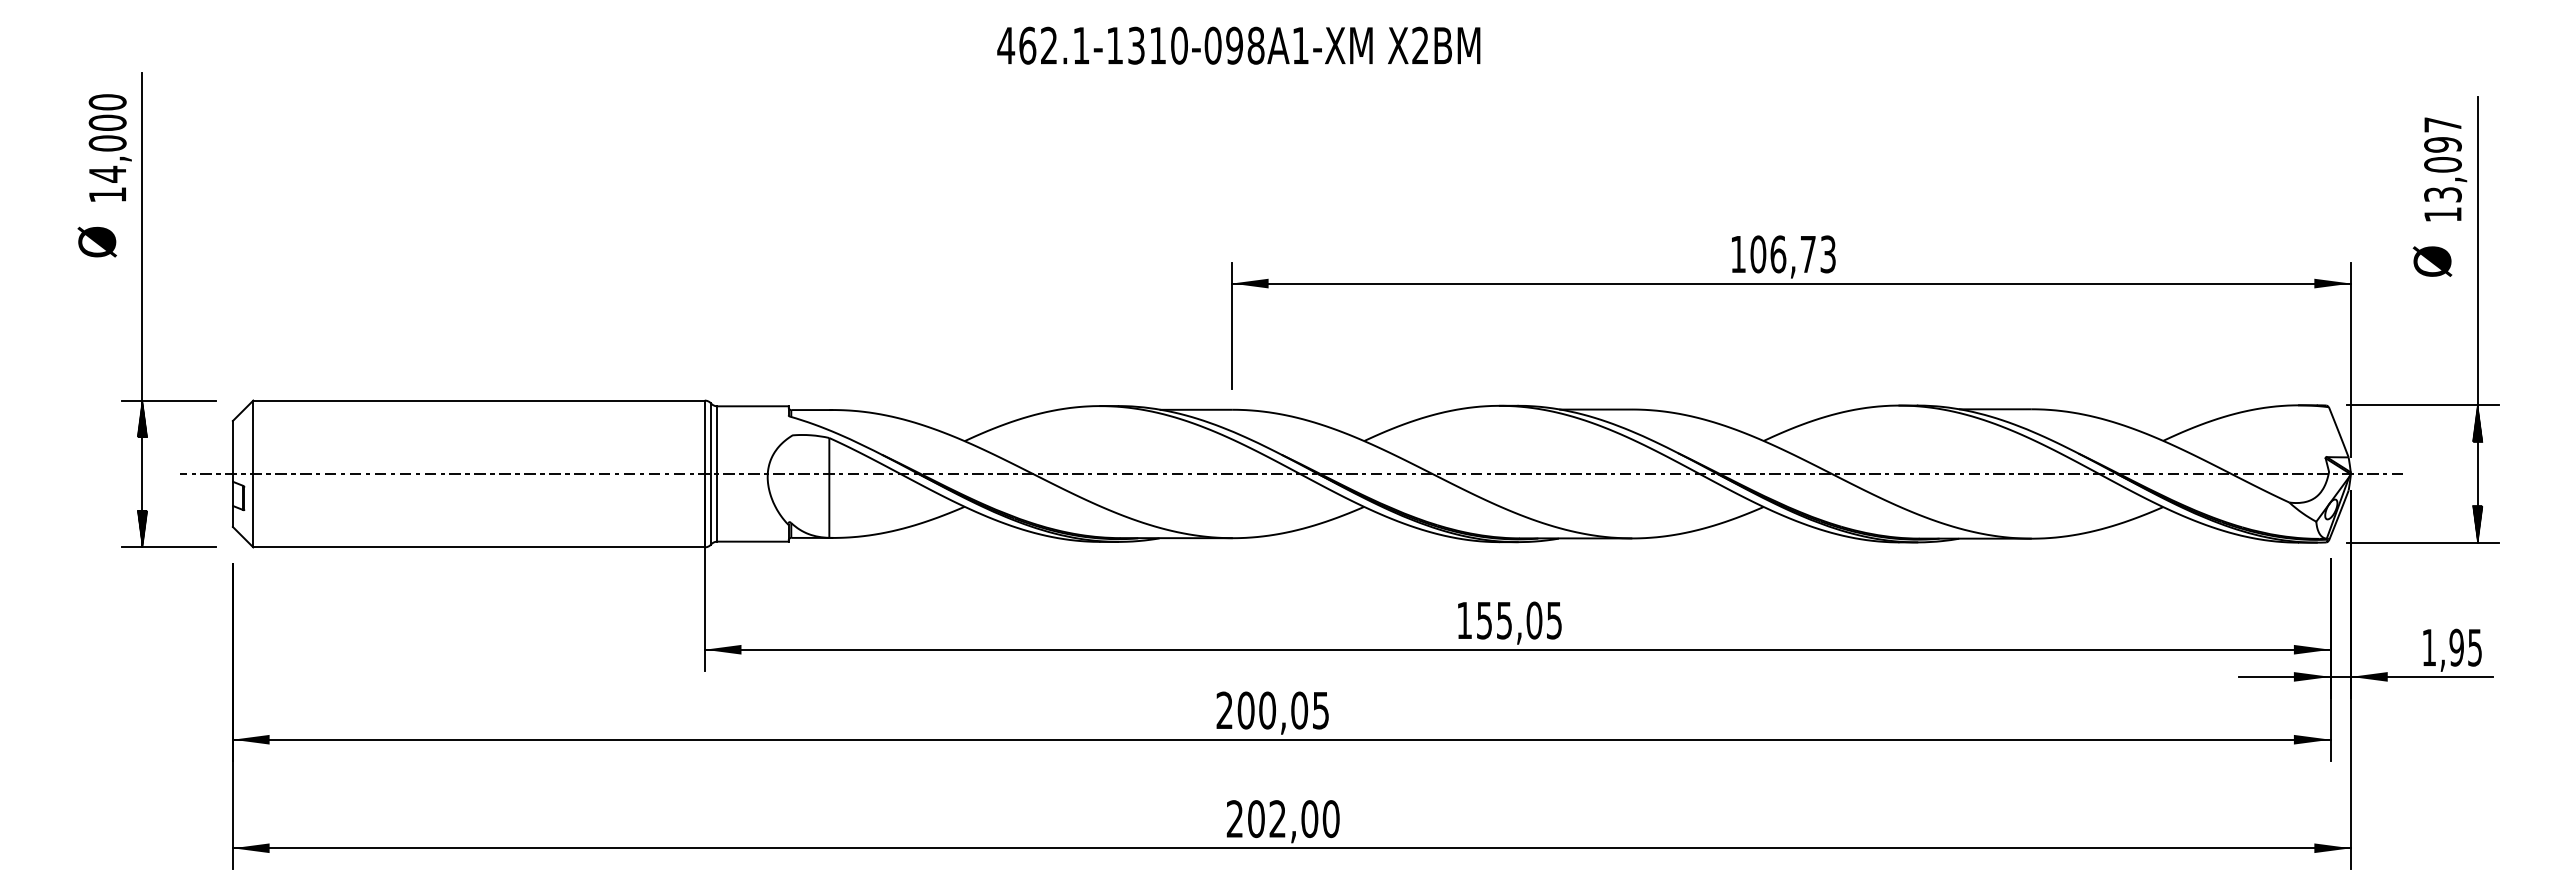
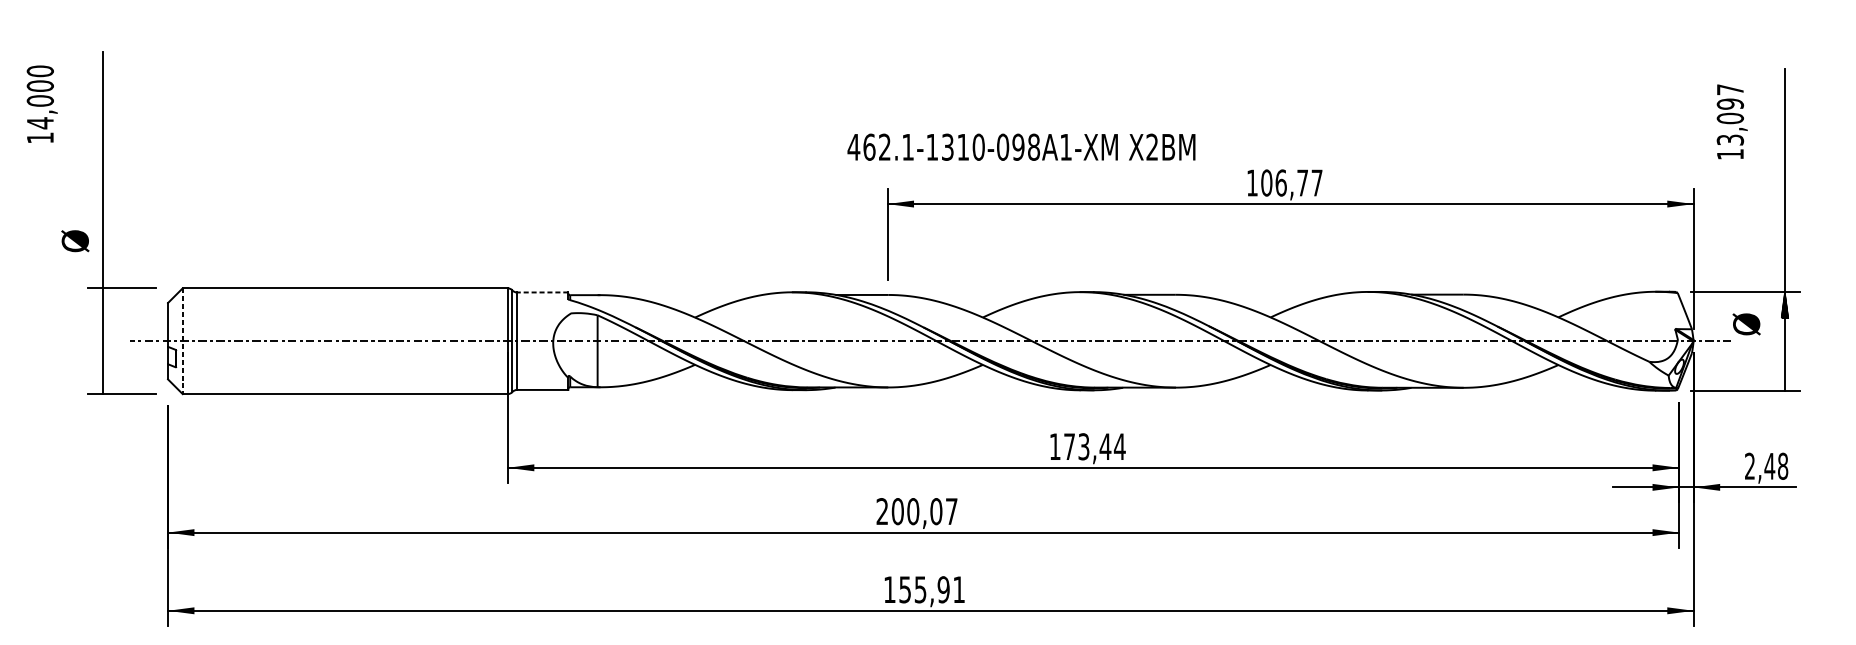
text: (1238, 45) -> (1021, 147), moved
text: (109, 147) -> (41, 103), moved
text: (2445, 169) -> (1732, 121), moved
text: (96, 241) -> (74, 240), moved
text: (1827, 254) -> (1316, 183), 106,73 -> 106,77
text: (2432, 261) -> (1746, 324), moved
line: (753, 406) -> (542, 292), solid -> dashed
hatch: (142, 418) -> (102, 301), removed
line: (253, 474) -> (182, 341), solid -> dashed
hatch: (2477, 523) -> (1784, 376), removed
hatch: (142, 528) -> (102, 380), removed
text: (1519, 620) -> (1094, 446), 155,05 -> 173,44
text: (2452, 647) -> (1766, 466), 1,95 -> 2,48
text: (1320, 710) -> (951, 511), 200,05 -> 200,07
text: (1282, 819) -> (924, 590), 202,00 -> 155,91

